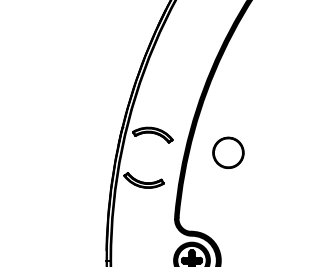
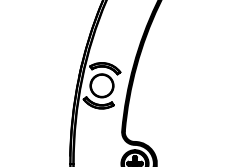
part: (228, 152) -> (102, 85), moved

